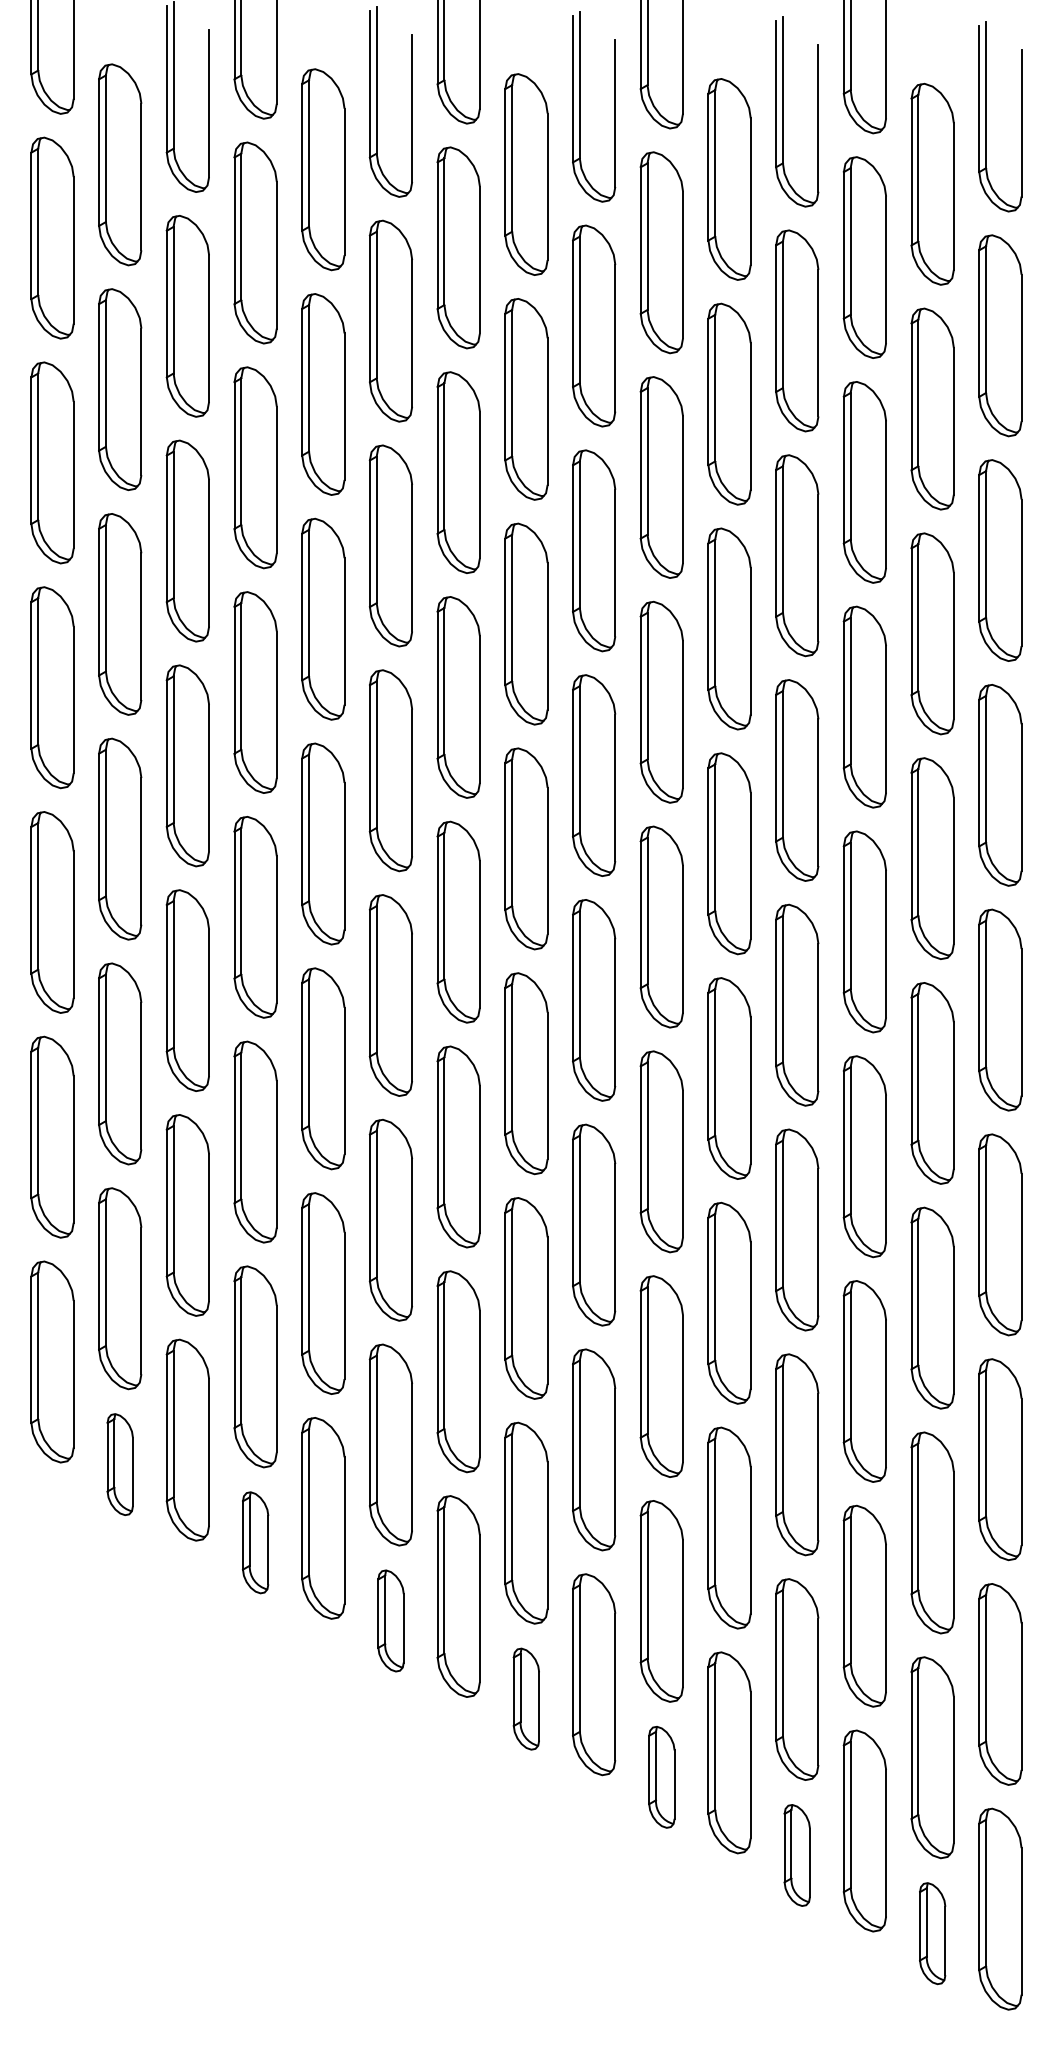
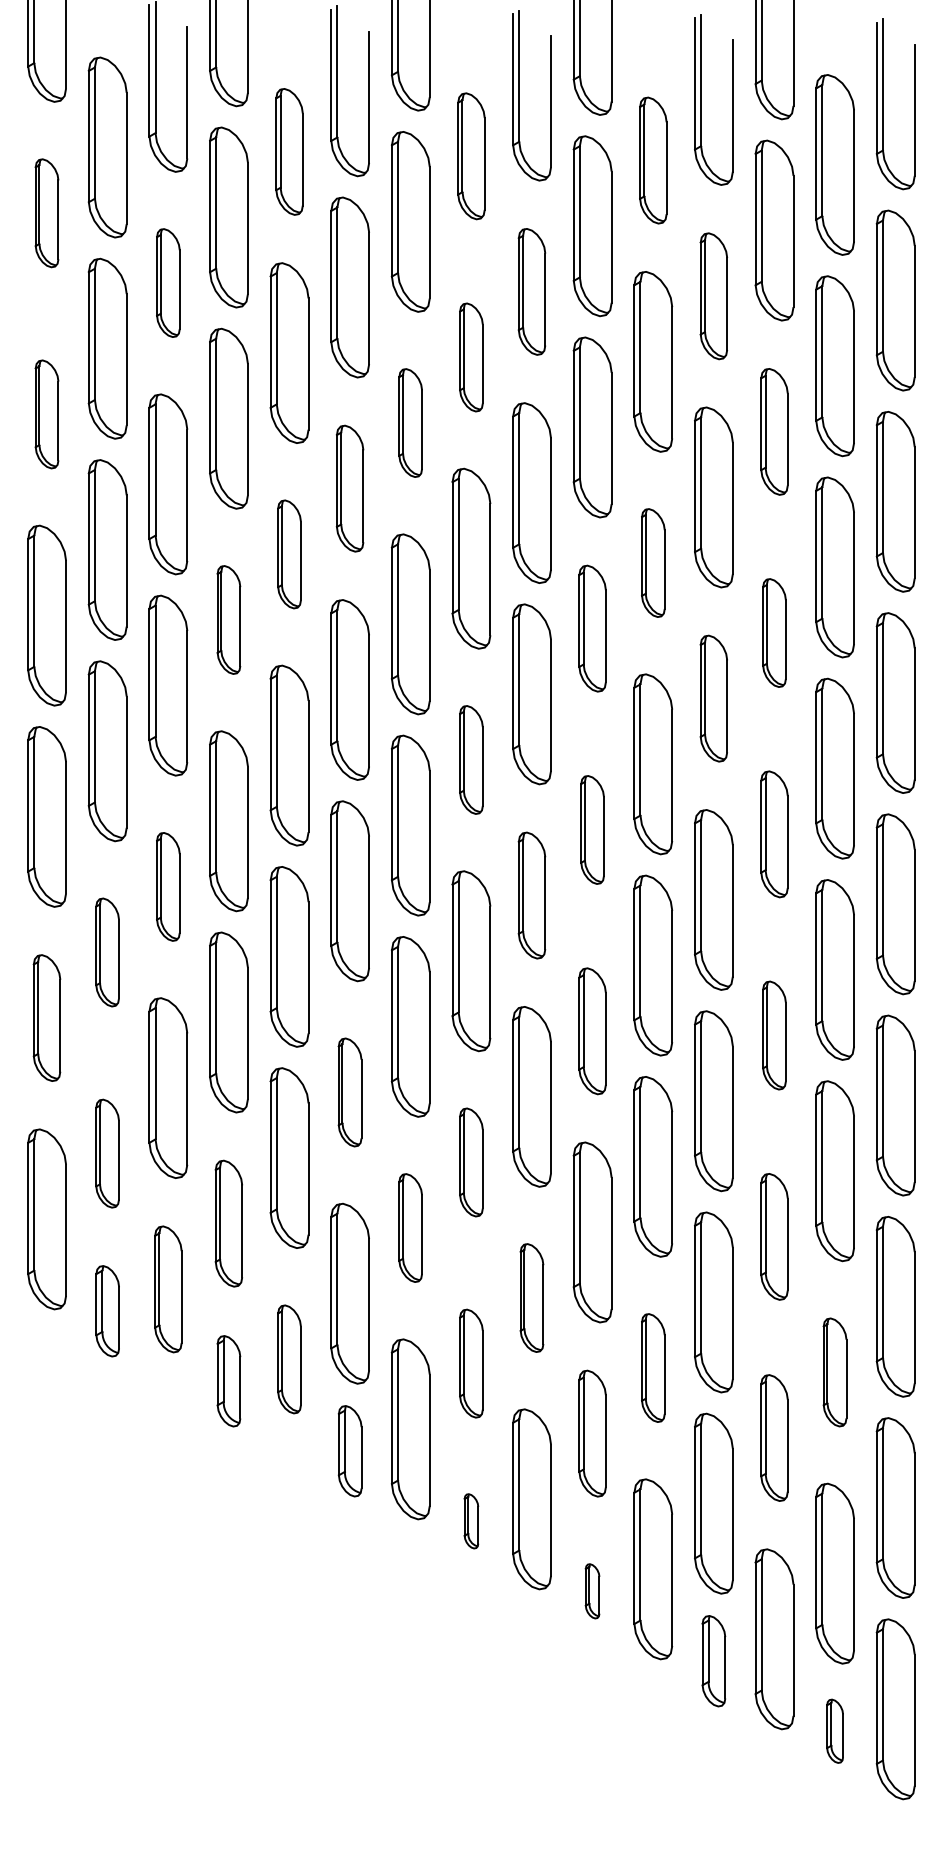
part: (323, 169) -> (289, 151), size x0.7
part: (526, 174) -> (471, 156), size x0.7
part: (729, 179) -> (653, 160), size x0.7
part: (51, 238) -> (46, 213), size x0.6
part: (188, 315) -> (168, 282), size x0.6
part: (593, 325) -> (531, 291), size x0.7
part: (796, 331) -> (713, 296), size x0.7
part: (526, 399) -> (471, 357), size x0.6
part: (51, 463) -> (46, 414), size x0.6
part: (458, 471) -> (410, 422), size x0.6
part: (864, 482) -> (774, 431), size x0.7
part: (390, 545) -> (349, 488), size x0.7
part: (323, 619) -> (289, 554), size x0.6
part: (729, 628) -> (653, 562), size x0.6
part: (255, 691) -> (228, 619), size x0.6
part: (661, 702) -> (592, 628), size x0.7
part: (864, 706) -> (774, 632), size x0.6
part: (796, 780) -> (713, 698), size x0.7
part: (526, 848) -> (471, 759), size x0.6
part: (661, 926) -> (592, 829), size x0.6
part: (864, 932) -> (774, 834), size x0.7
part: (188, 990) -> (168, 886), size x0.6
part: (593, 1000) -> (531, 895), size x0.7
part: (119, 1063) -> (107, 952), size x0.6
part: (51, 1136) -> (46, 1017), size x0.7
part: (661, 1152) -> (592, 1031), size x0.7
part: (864, 1156) -> (774, 1035), size x0.6
part: (390, 1220) -> (349, 1092), size x0.6
part: (119, 1288) -> (107, 1153), size x0.6
part: (526, 1298) -> (471, 1162), size x0.6
part: (255, 1366) -> (228, 1223), size x0.7
part: (458, 1371) -> (410, 1227), size x0.6
part: (864, 1381) -> (774, 1236), size x0.7
part: (188, 1440) -> (168, 1289), size x0.7
part: (593, 1449) -> (531, 1297), size x0.6
part: (323, 1518) -> (289, 1359), size x0.6
part: (526, 1522) -> (471, 1363), size x0.6
part: (729, 1527) -> (653, 1367), size x0.6
part: (931, 1533) -> (834, 1372), size x0.6
part: (661, 1601) -> (592, 1433), size x0.7
part: (864, 1605) -> (774, 1437), size x0.7
part: (526, 1699) -> (471, 1521), size x0.6
part: (661, 1777) -> (592, 1591), size x0.6
part: (931, 1933) -> (834, 1731), size x0.7

